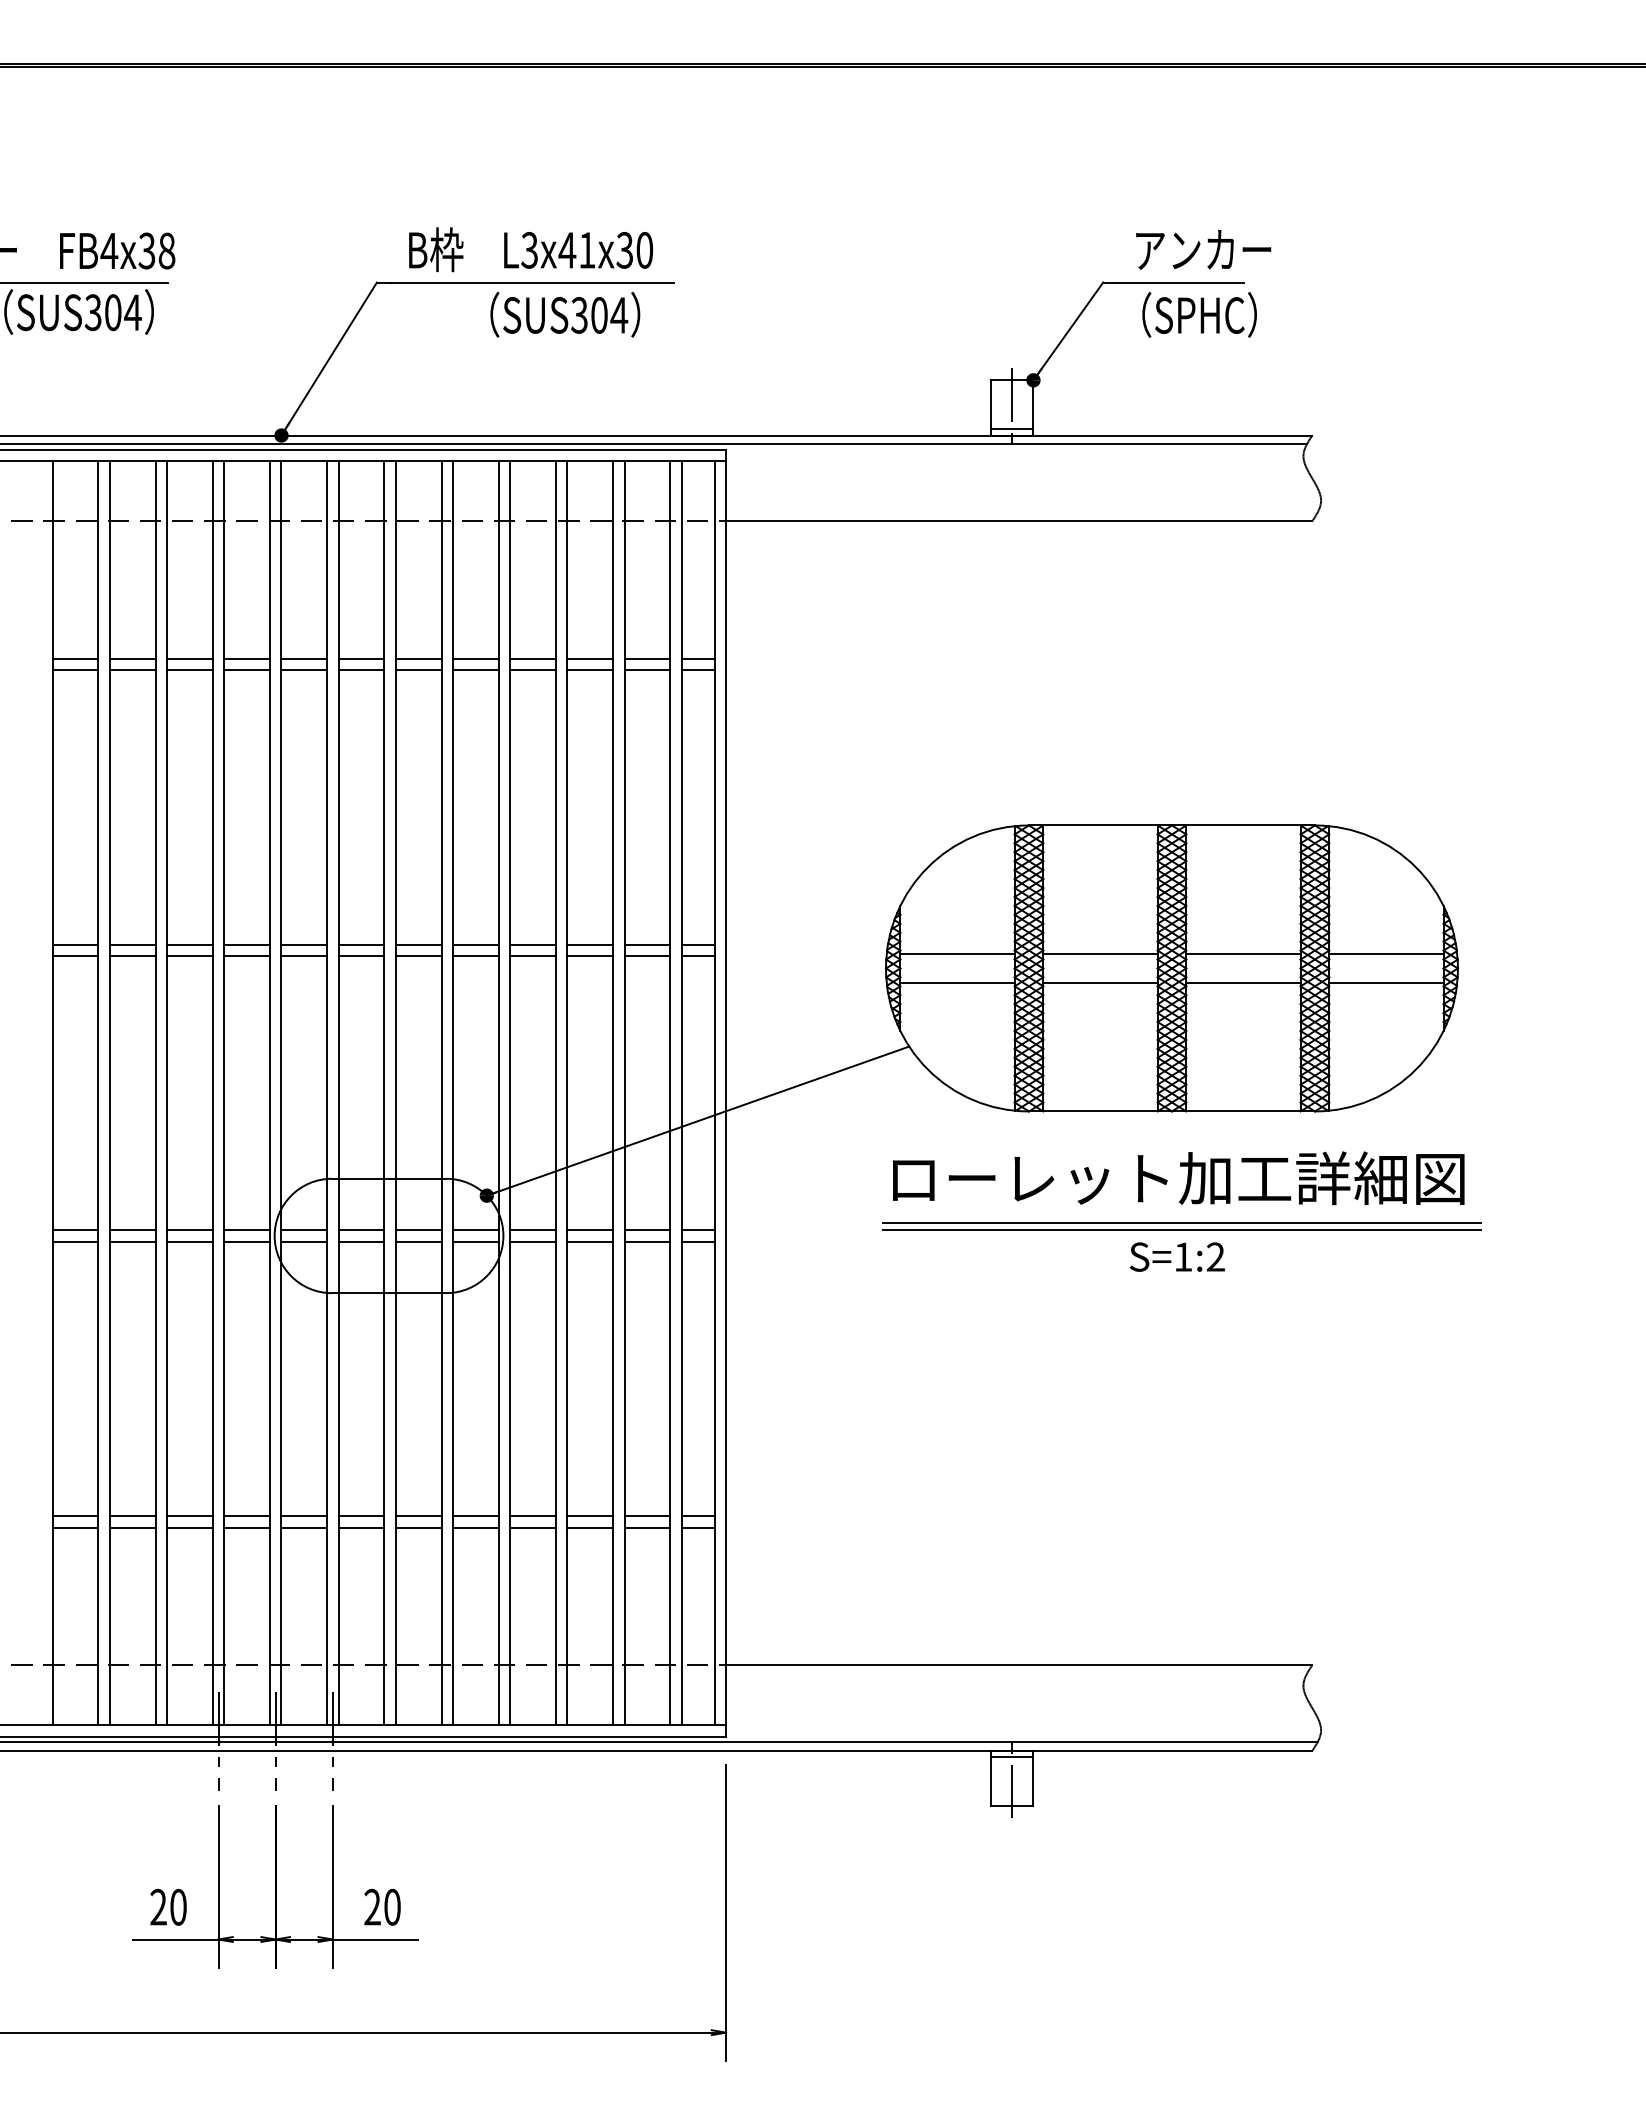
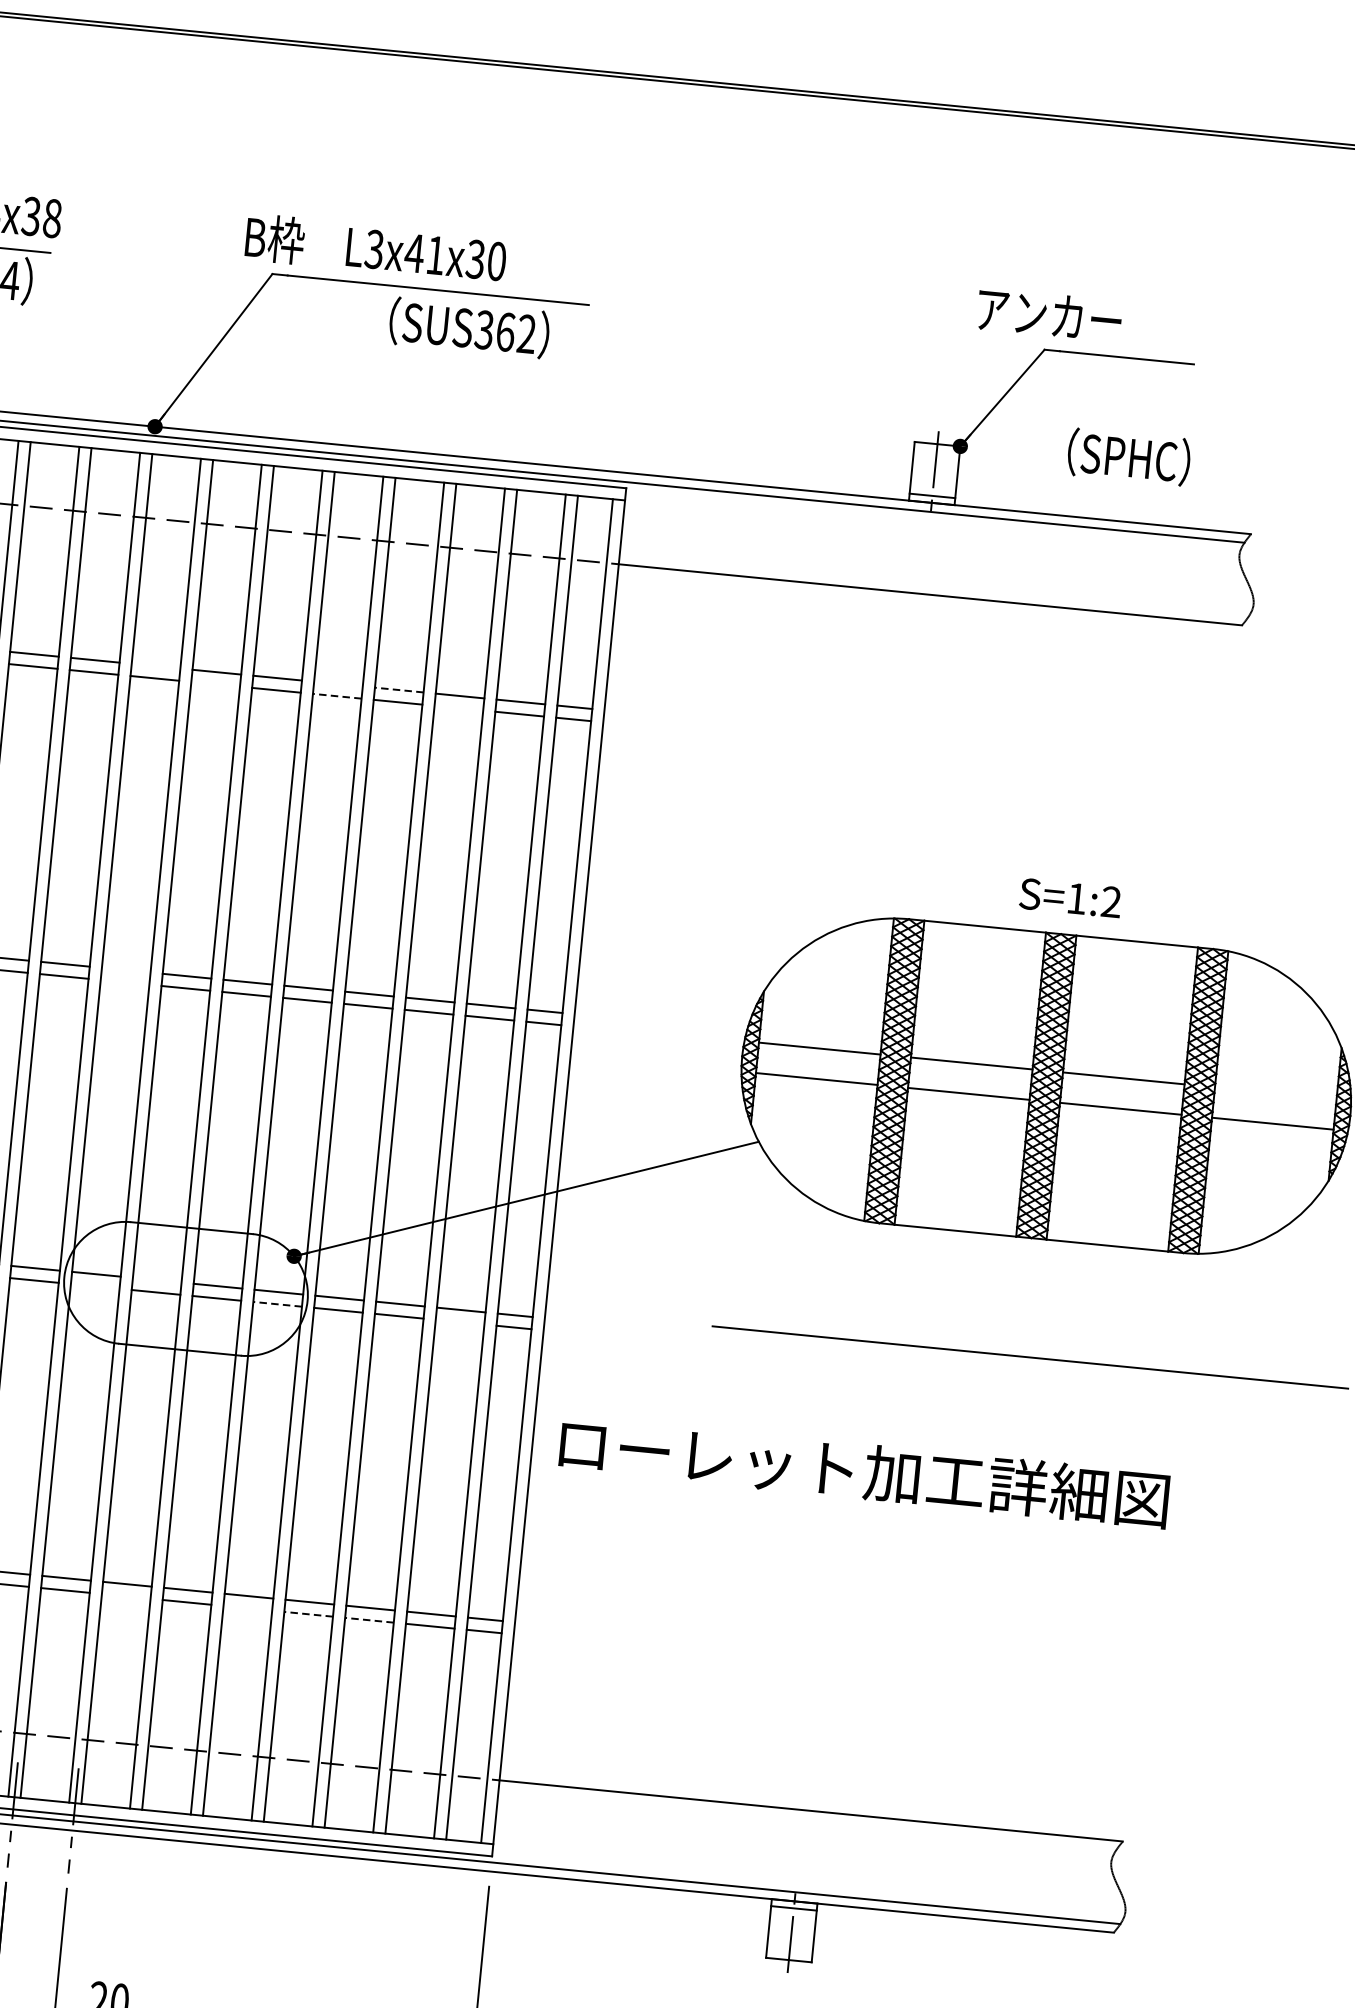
text: (531, 249) -> (376, 248), moved
text: (1203, 249) -> (1049, 314), moved
text: (1199, 314) -> (1128, 456), moved
text: (609, 315) -> (516, 333), SUS304 -> SUS362
line: (304, 658) -> (156, 666), removed
line: (475, 658) -> (338, 683), removed
line: (533, 658) -> (399, 690), solid -> dashed
line: (361, 670) -> (215, 684), removed
line: (475, 670) -> (336, 696), solid -> dashed
line: (590, 670) -> (459, 708), removed
line: (304, 944) -> (126, 970), removed
line: (1386, 954) -> (1275, 1093), removed
line: (304, 955) -> (125, 981), removed
text: (1178, 1178) -> (864, 1471), moved
line: (1181, 1229) -> (1029, 1364), removed
line: (361, 1230) -> (157, 1280), removed
line: (304, 1241) -> (95, 1286), removed
line: (475, 1241) -> (277, 1303), solid -> dashed
line: (647, 1241) -> (460, 1321), removed
text: (1177, 1256) -> (1070, 897), moved
line: (361, 1527) -> (126, 1596), removed
line: (475, 1527) -> (247, 1607), removed
line: (533, 1527) -> (309, 1613), solid -> dashed
line: (590, 1527) -> (369, 1619), solid -> dashed

